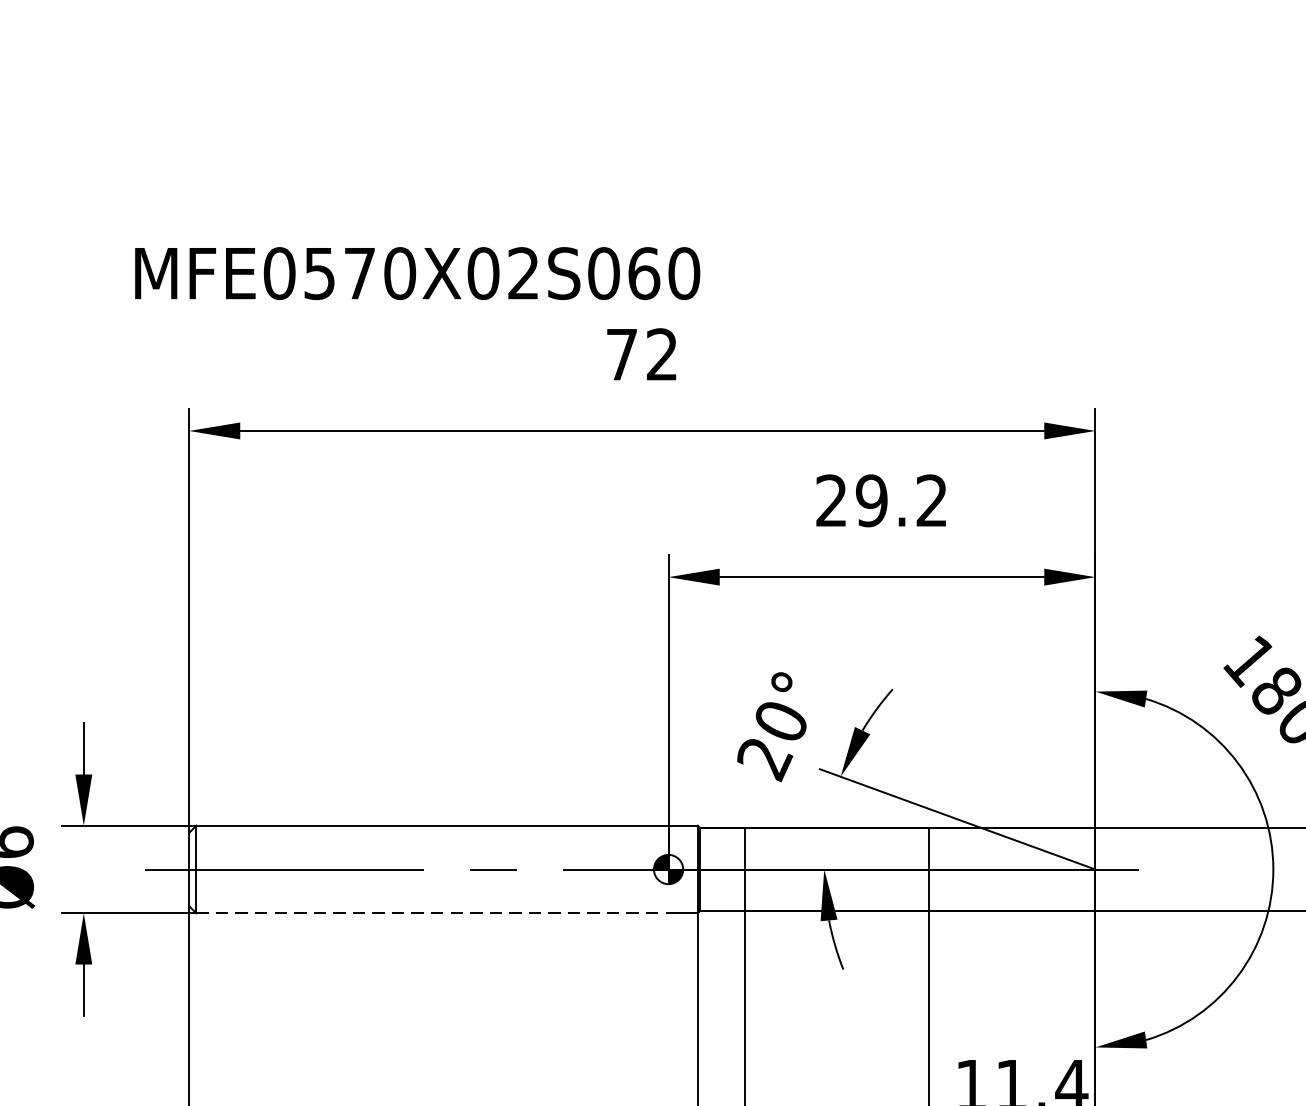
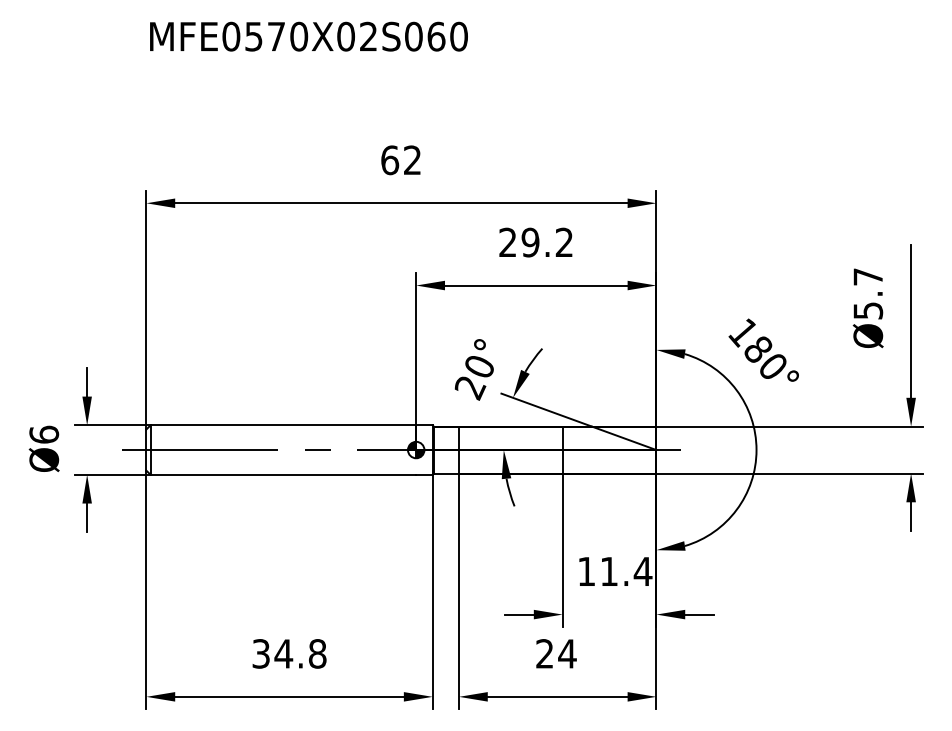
text: (416, 273) -> (308, 36), moved
text: (622, 354) -> (390, 160), 72 -> 62
line: (432, 912) -> (283, 474), dashed -> solid

